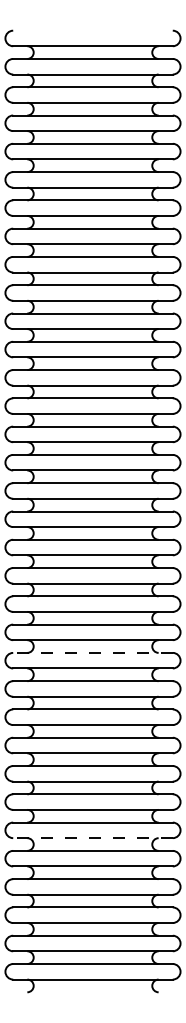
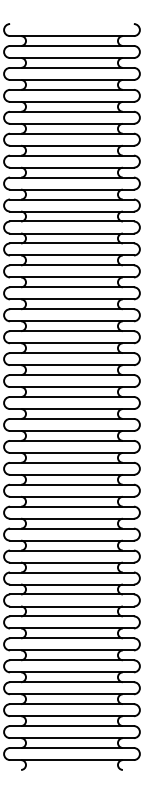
line: (92, 652) -> (71, 506), dashed -> solid
line: (92, 838) -> (71, 650), dashed -> solid

